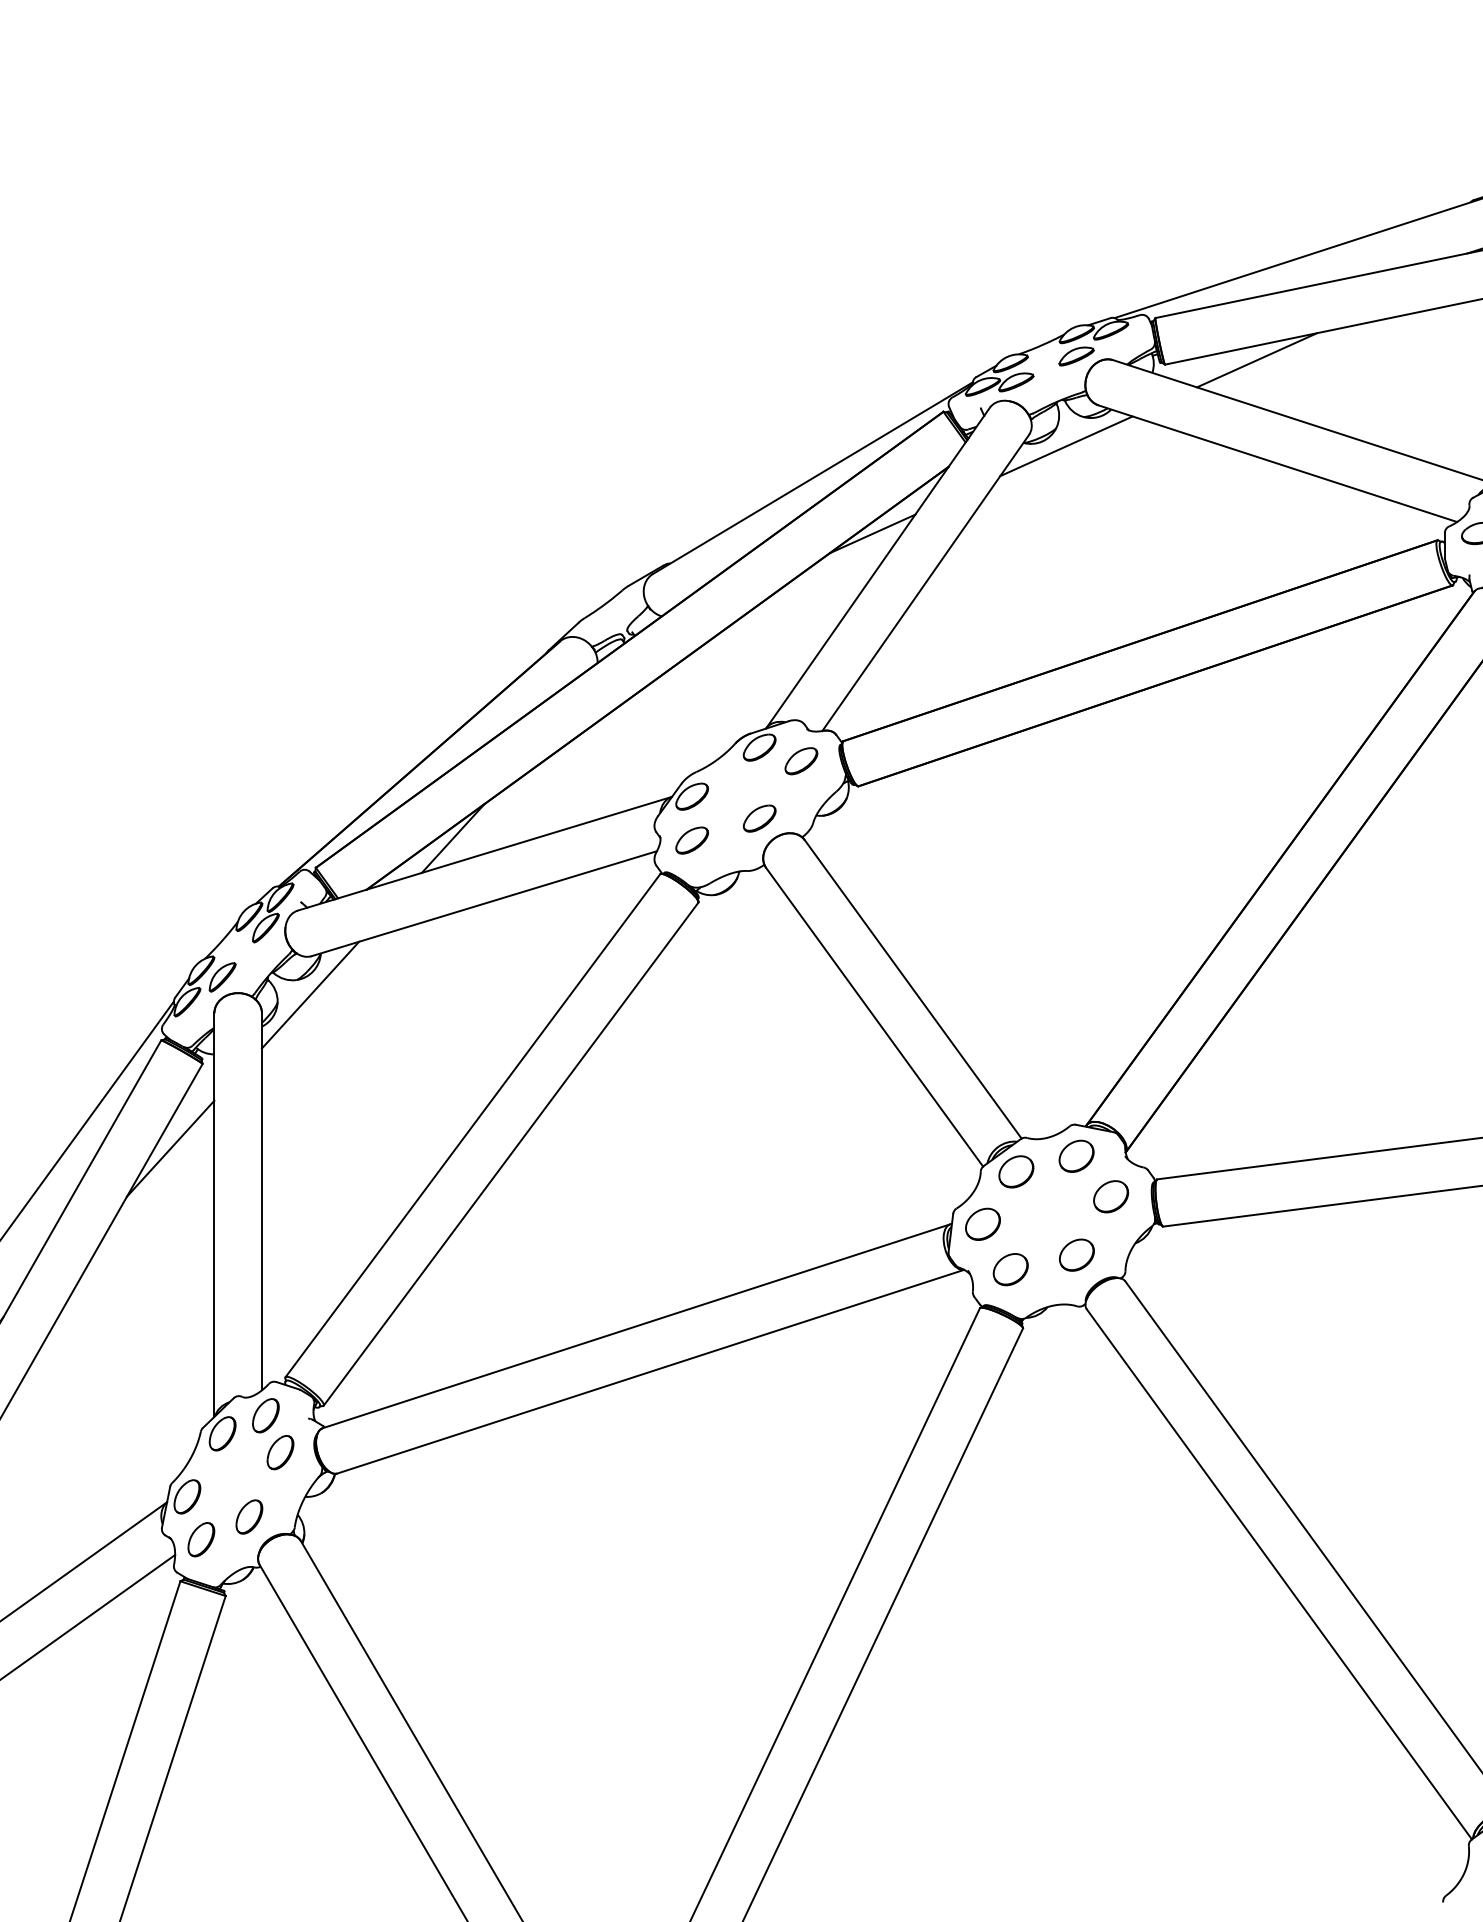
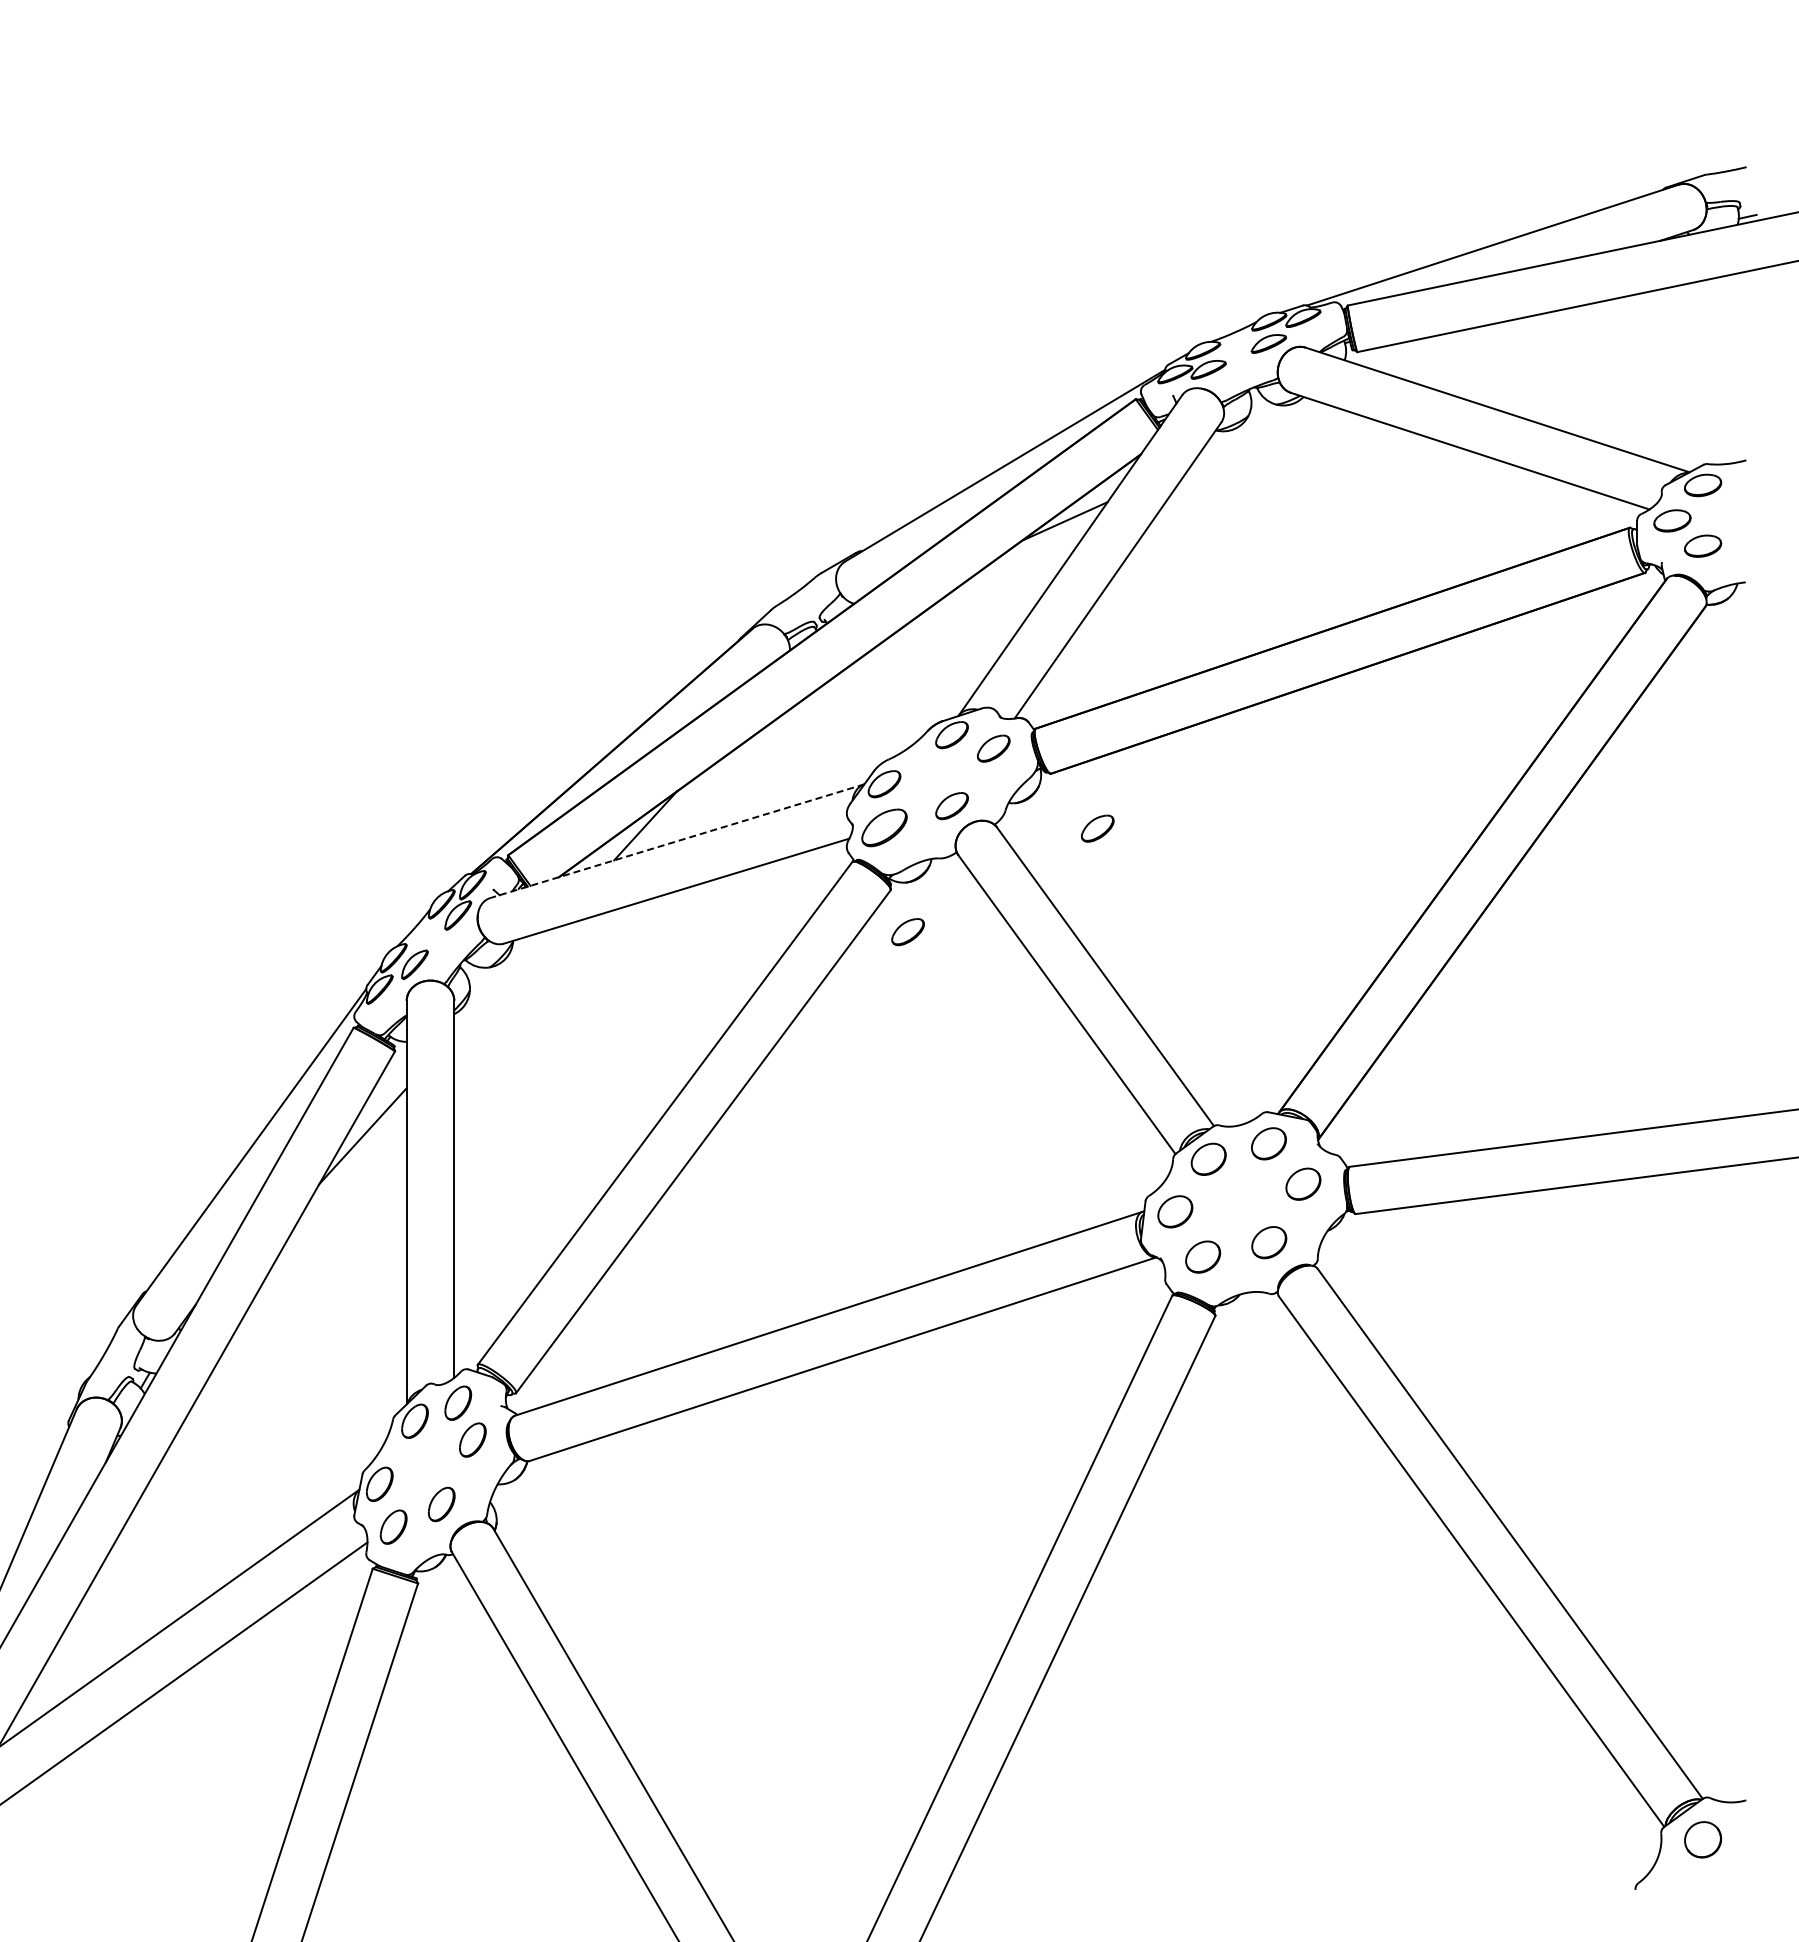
line: (1257, 360) -> (1449, 347), removed
line: (1066, 446) -> (1258, 433), removed
part: (692, 841) -> (884, 828), size x1.4
part: (905, 841) -> (1097, 828), added
line: (485, 854) -> (677, 841), solid -> dashed
part: (715, 945) -> (907, 932), added
line: (310, 995) -> (502, 982), removed

